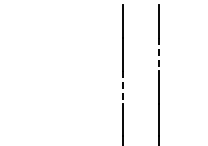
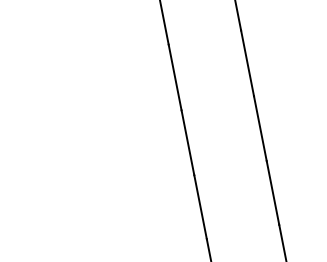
line: (158, 55) -> (246, 64), dashed -> solid
line: (122, 88) -> (187, 144), dashed -> solid

